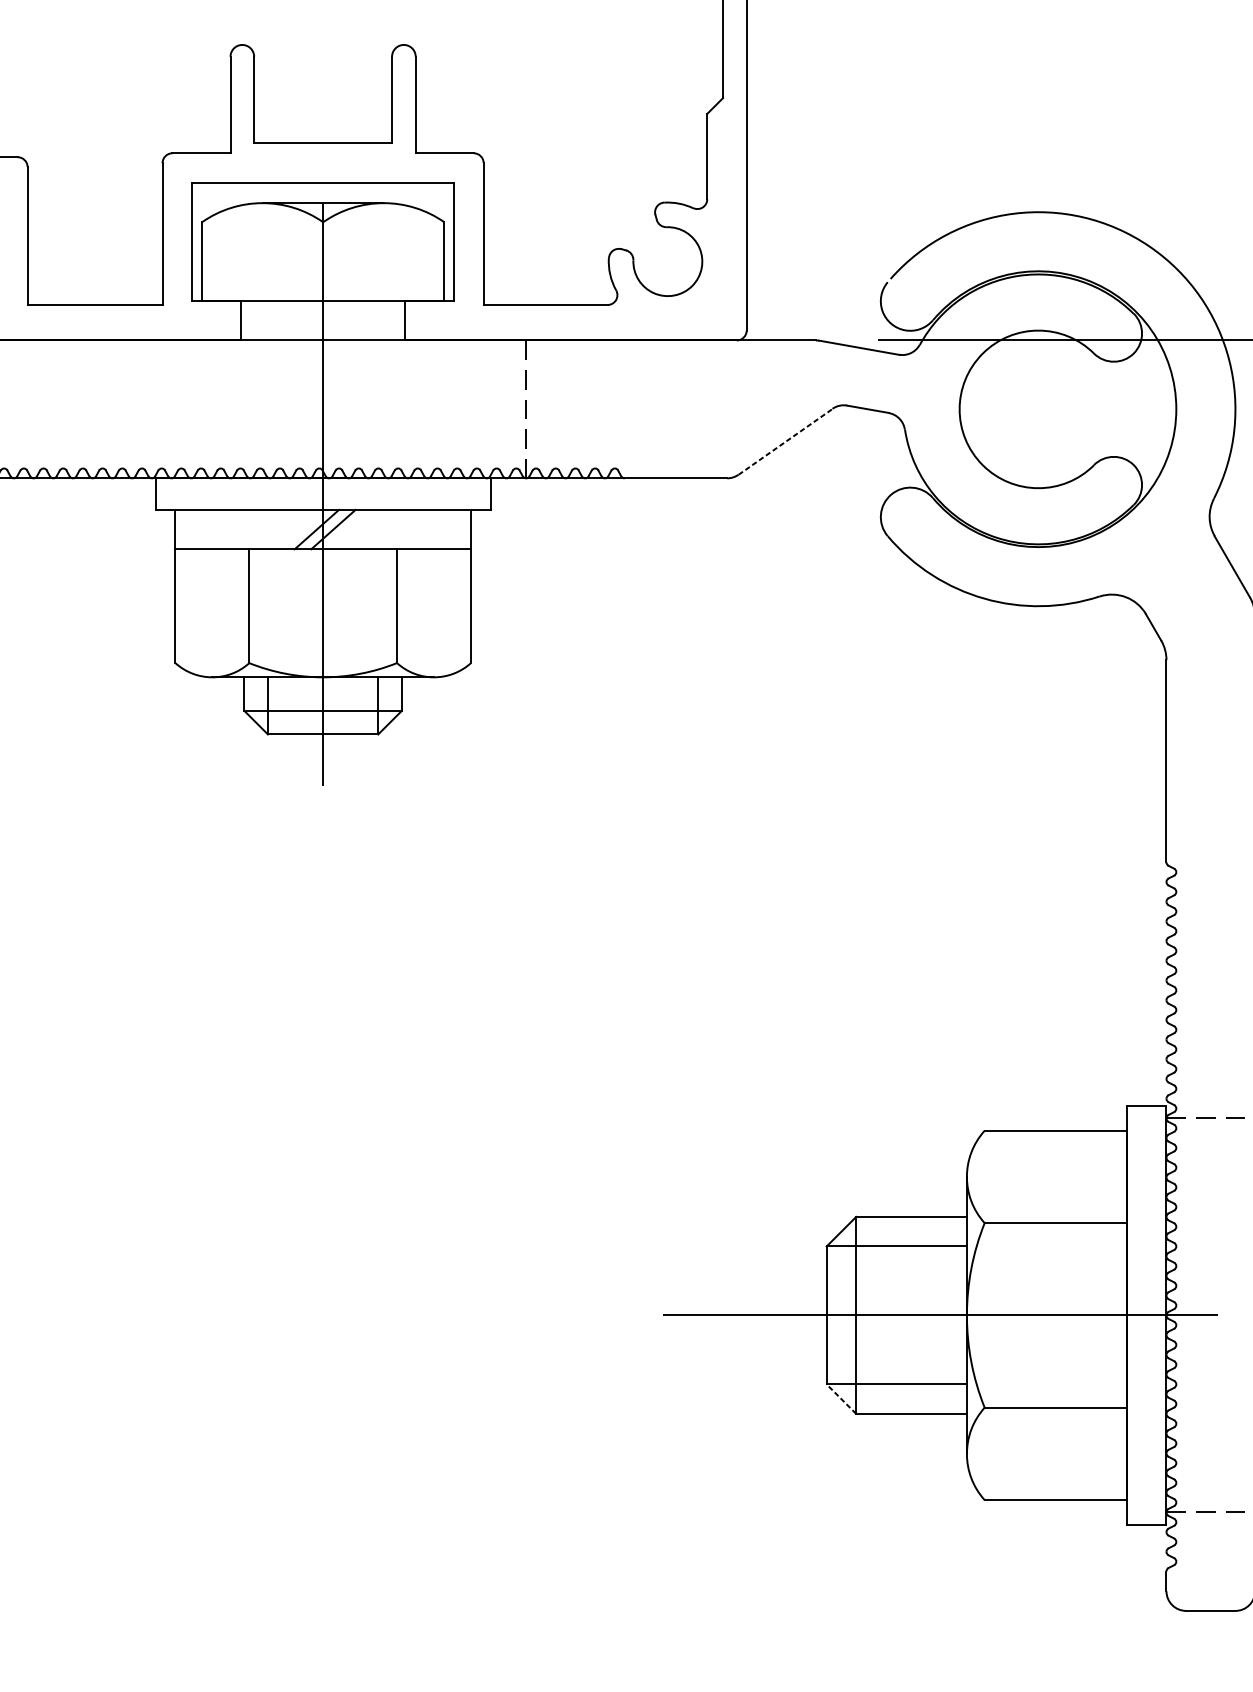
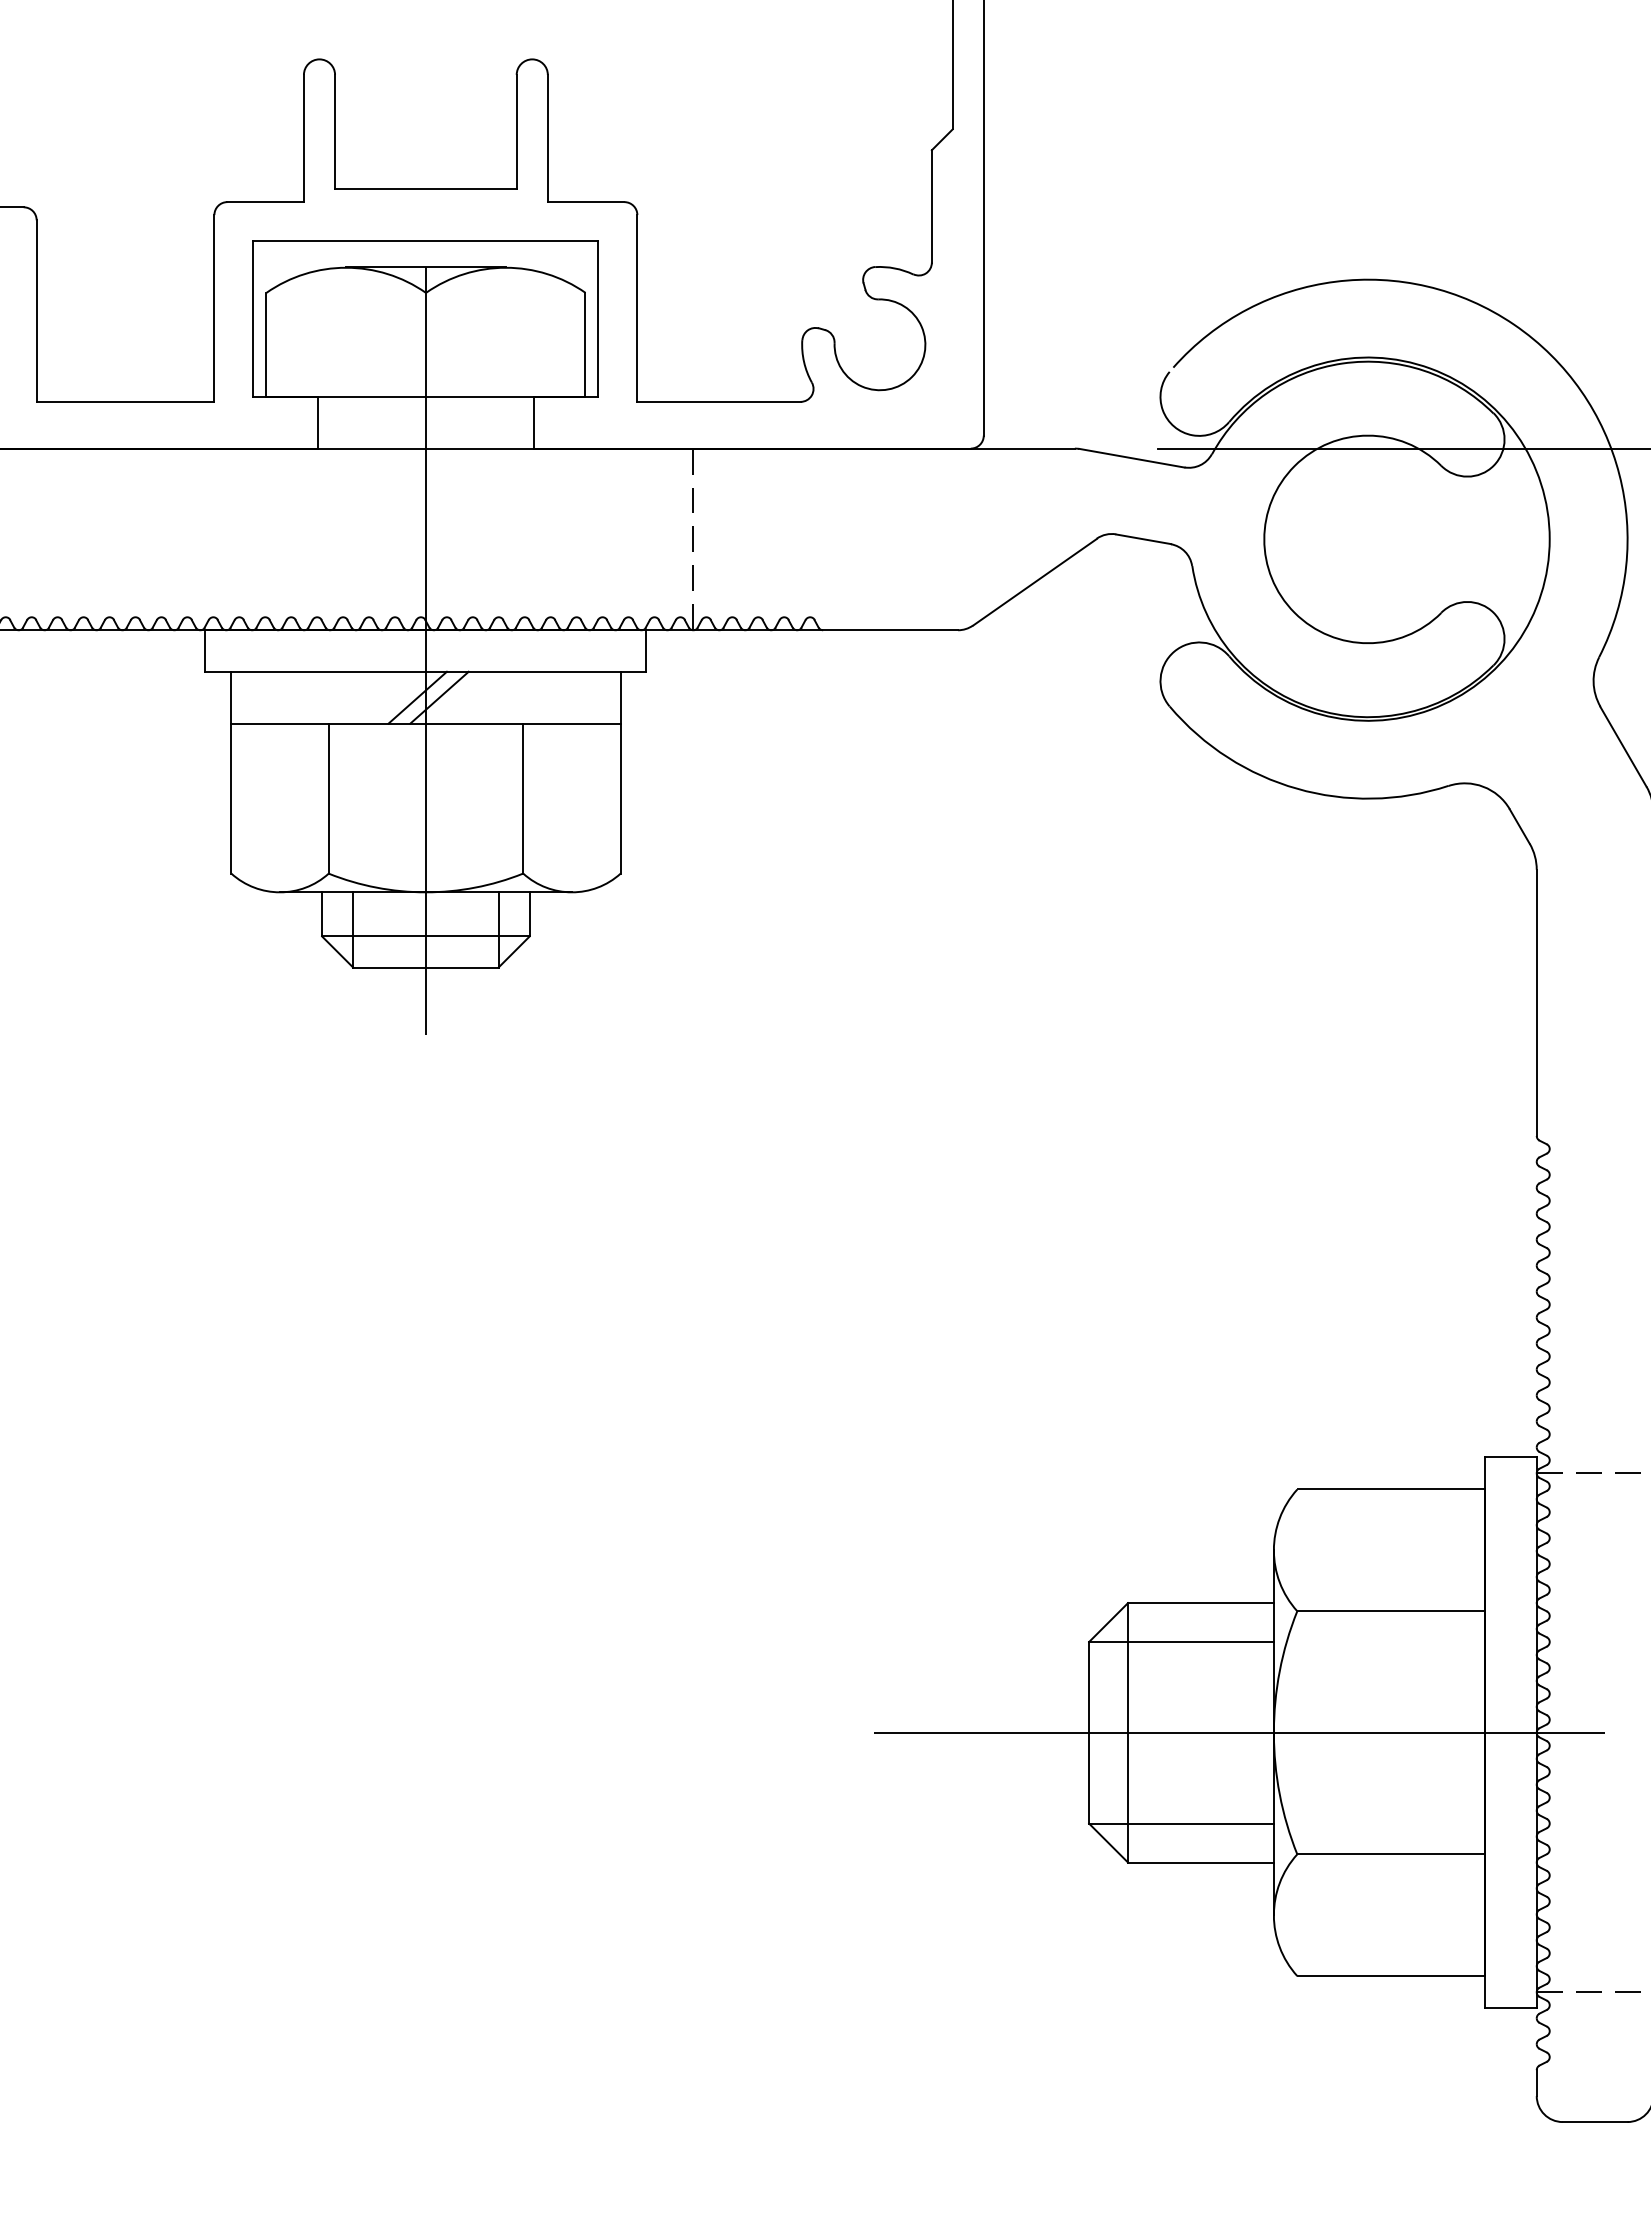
line: (785, 442) -> (1035, 582), dashed -> solid
line: (841, 1399) -> (1108, 1843), dashed -> solid

